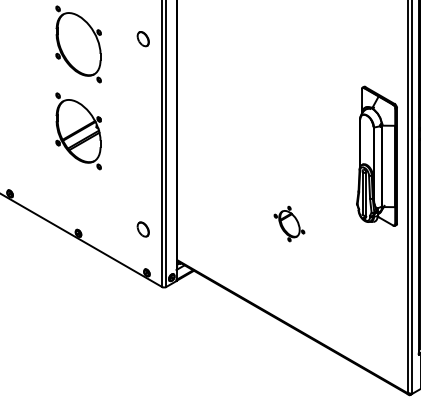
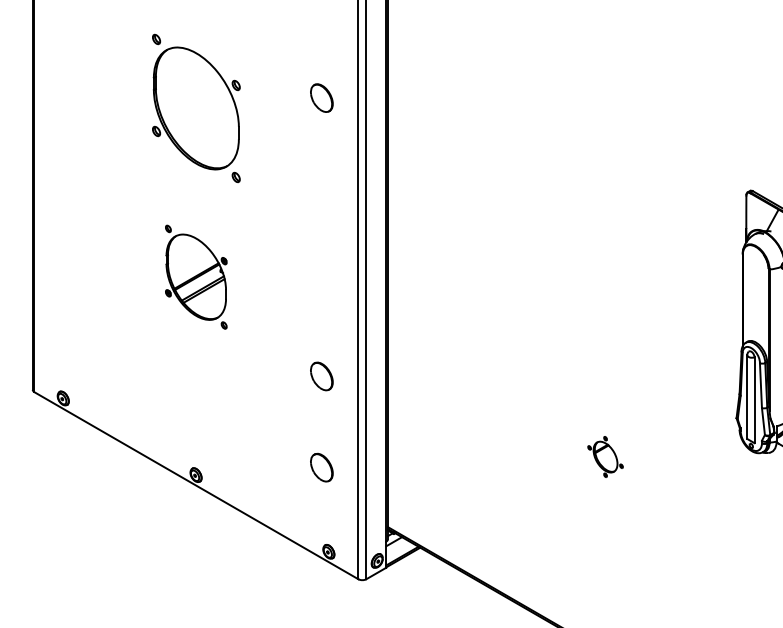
part: (78, 131) -> (196, 277), size x0.7
part: (142, 182) -> (320, 376), added
part: (289, 223) -> (605, 455), size x0.6

